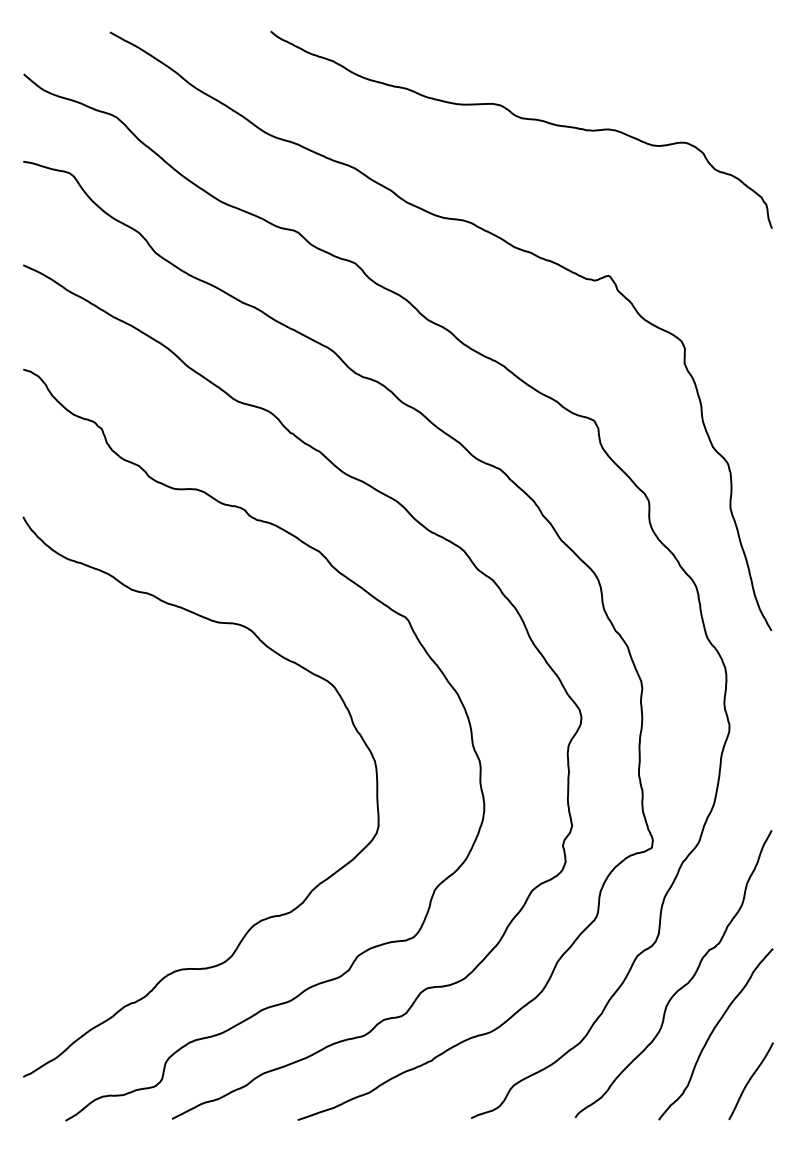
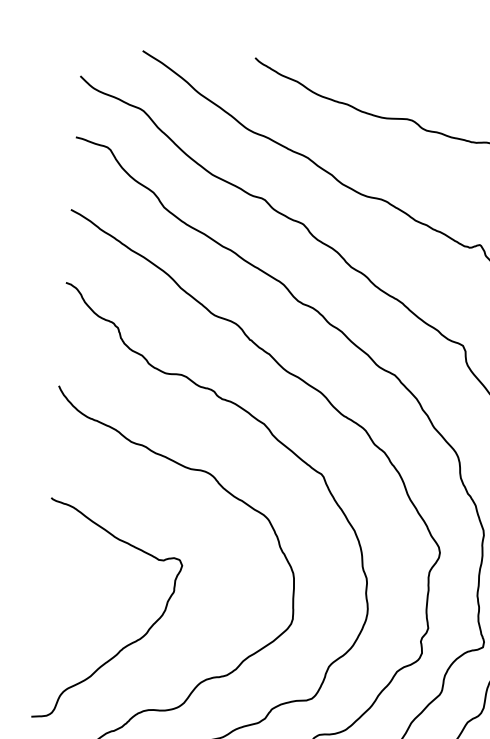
curve: (147, 877) -> (128, 644), added

